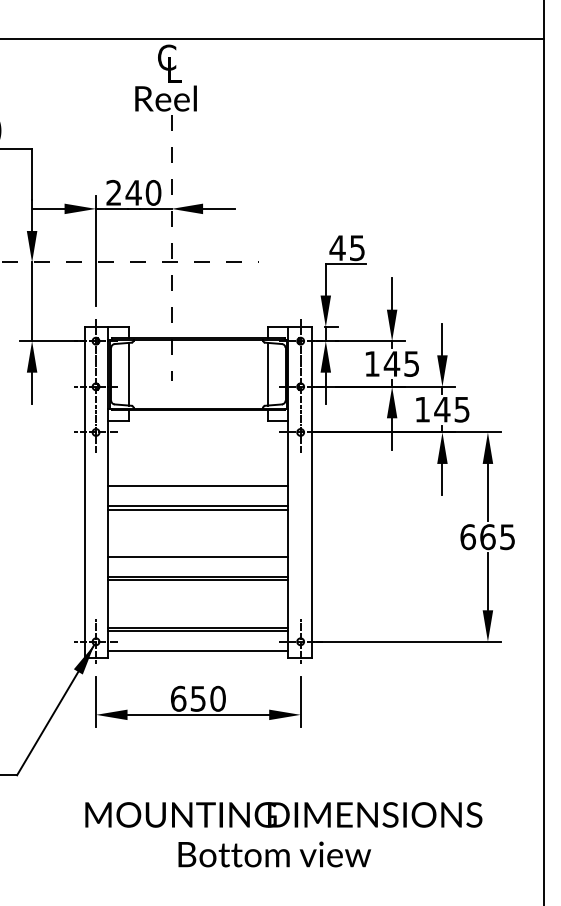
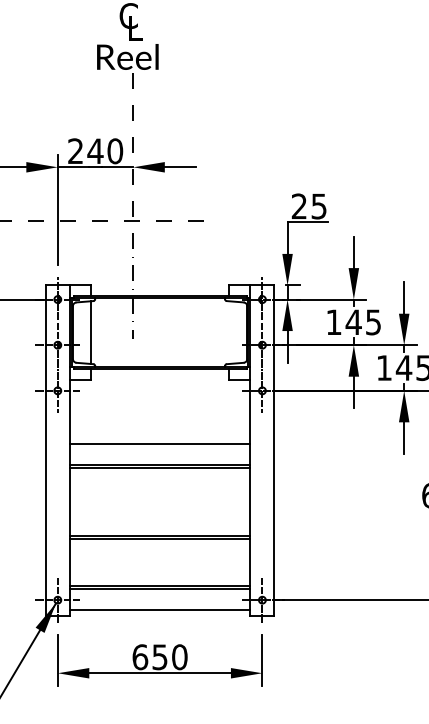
text: (337, 247) -> (299, 205), 45 -> 25
line: (267, 373) -> (229, 331), removed
line: (198, 556) -> (160, 514), removed

